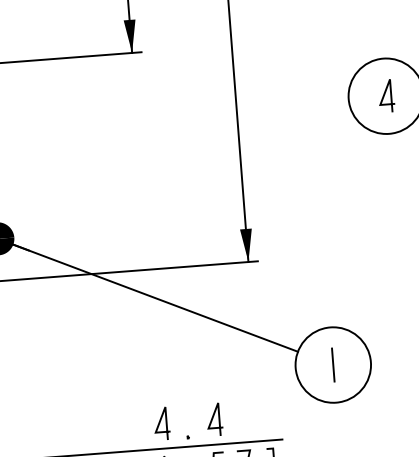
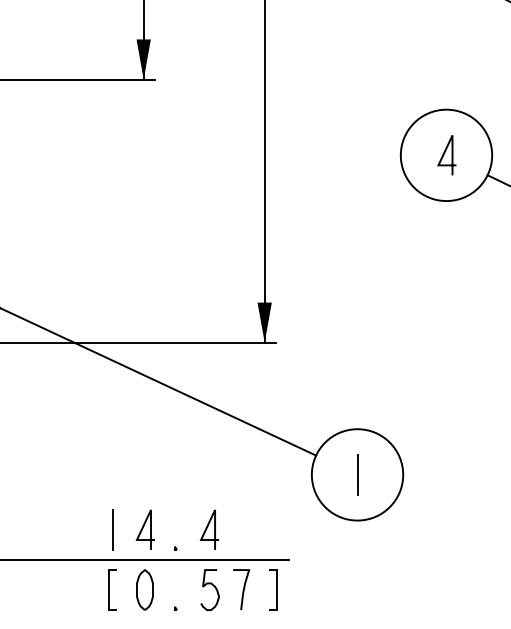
line: (134, 425) -> (112, 529), added

